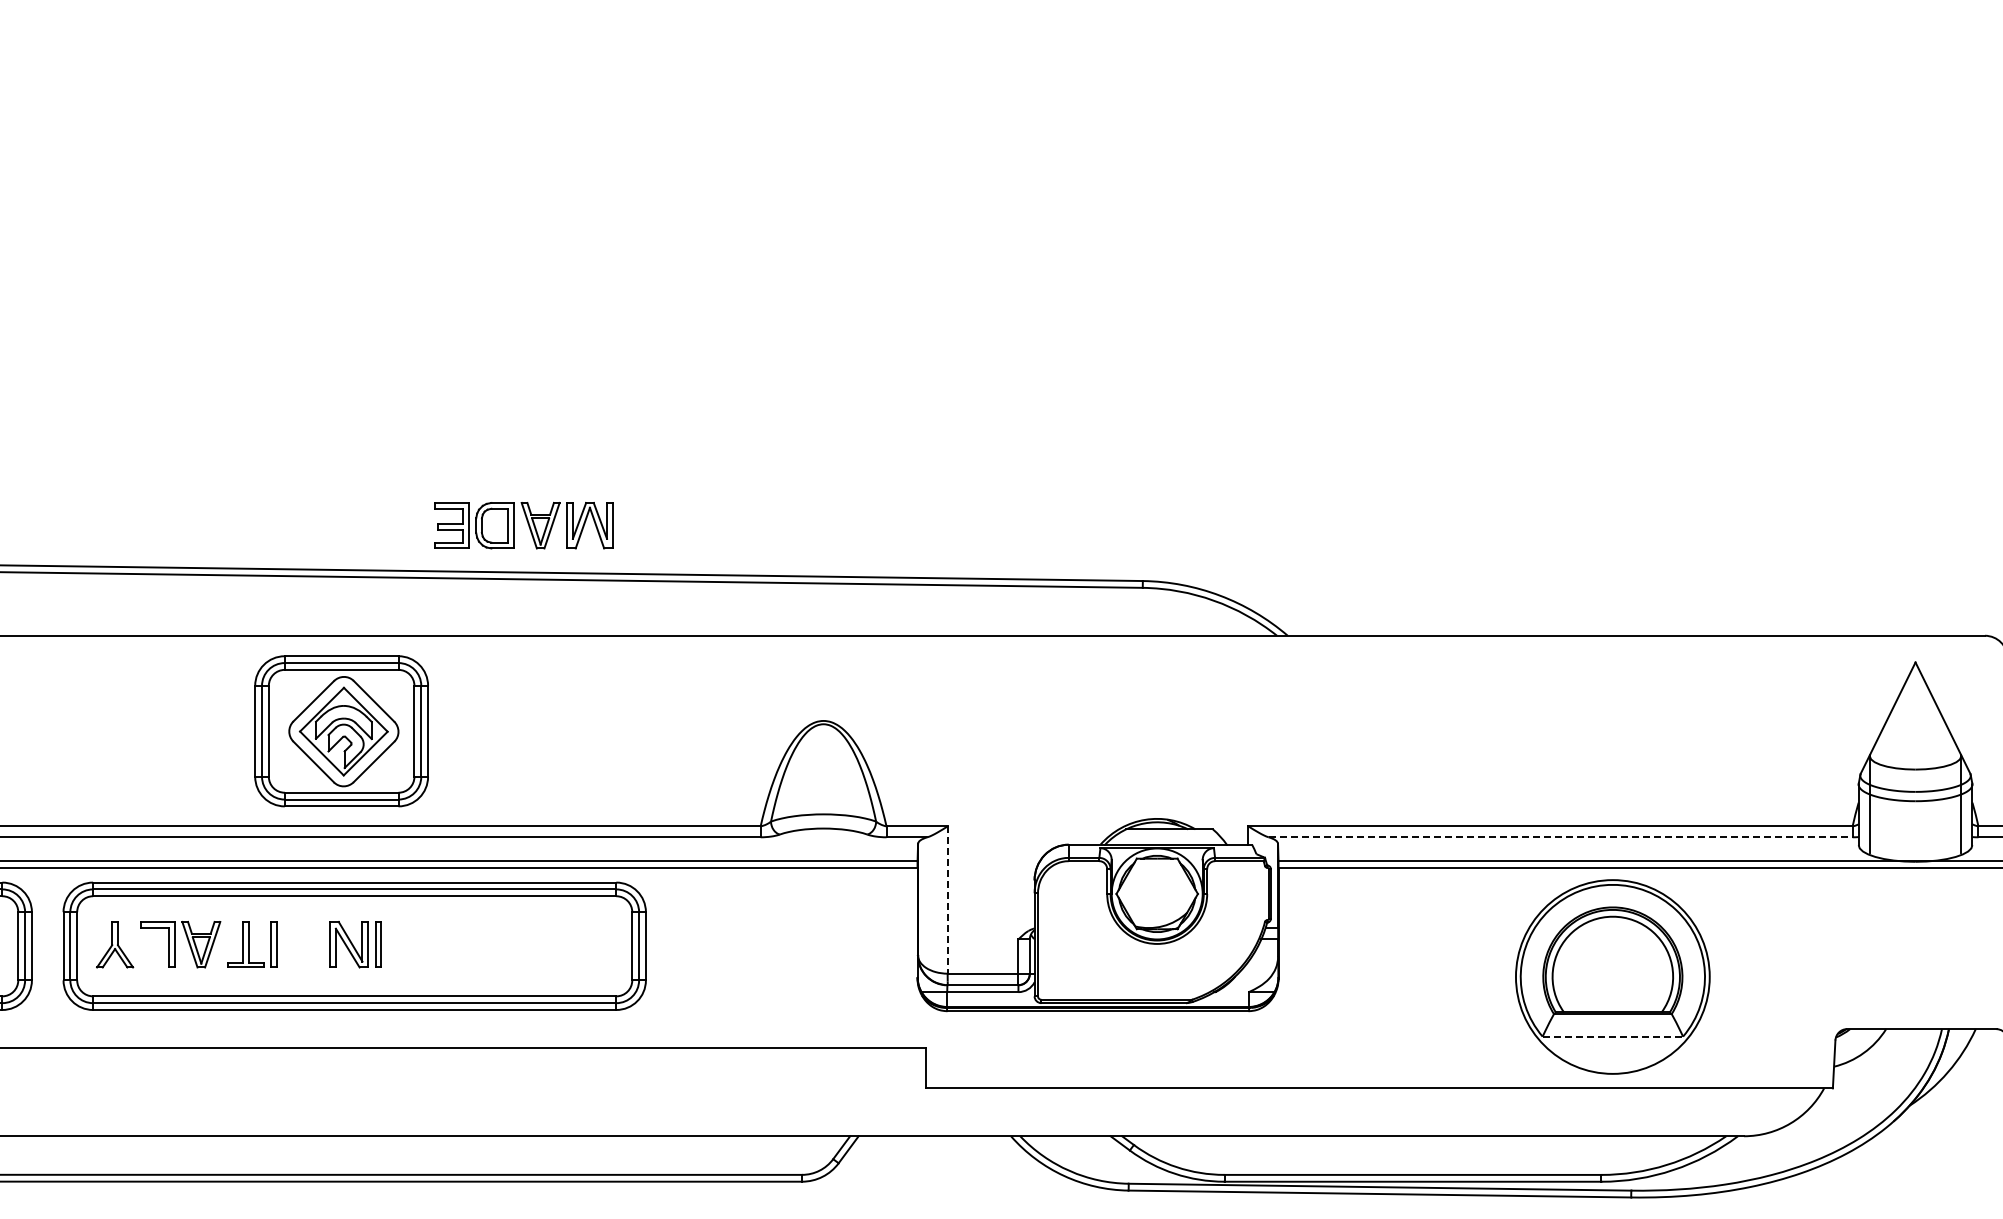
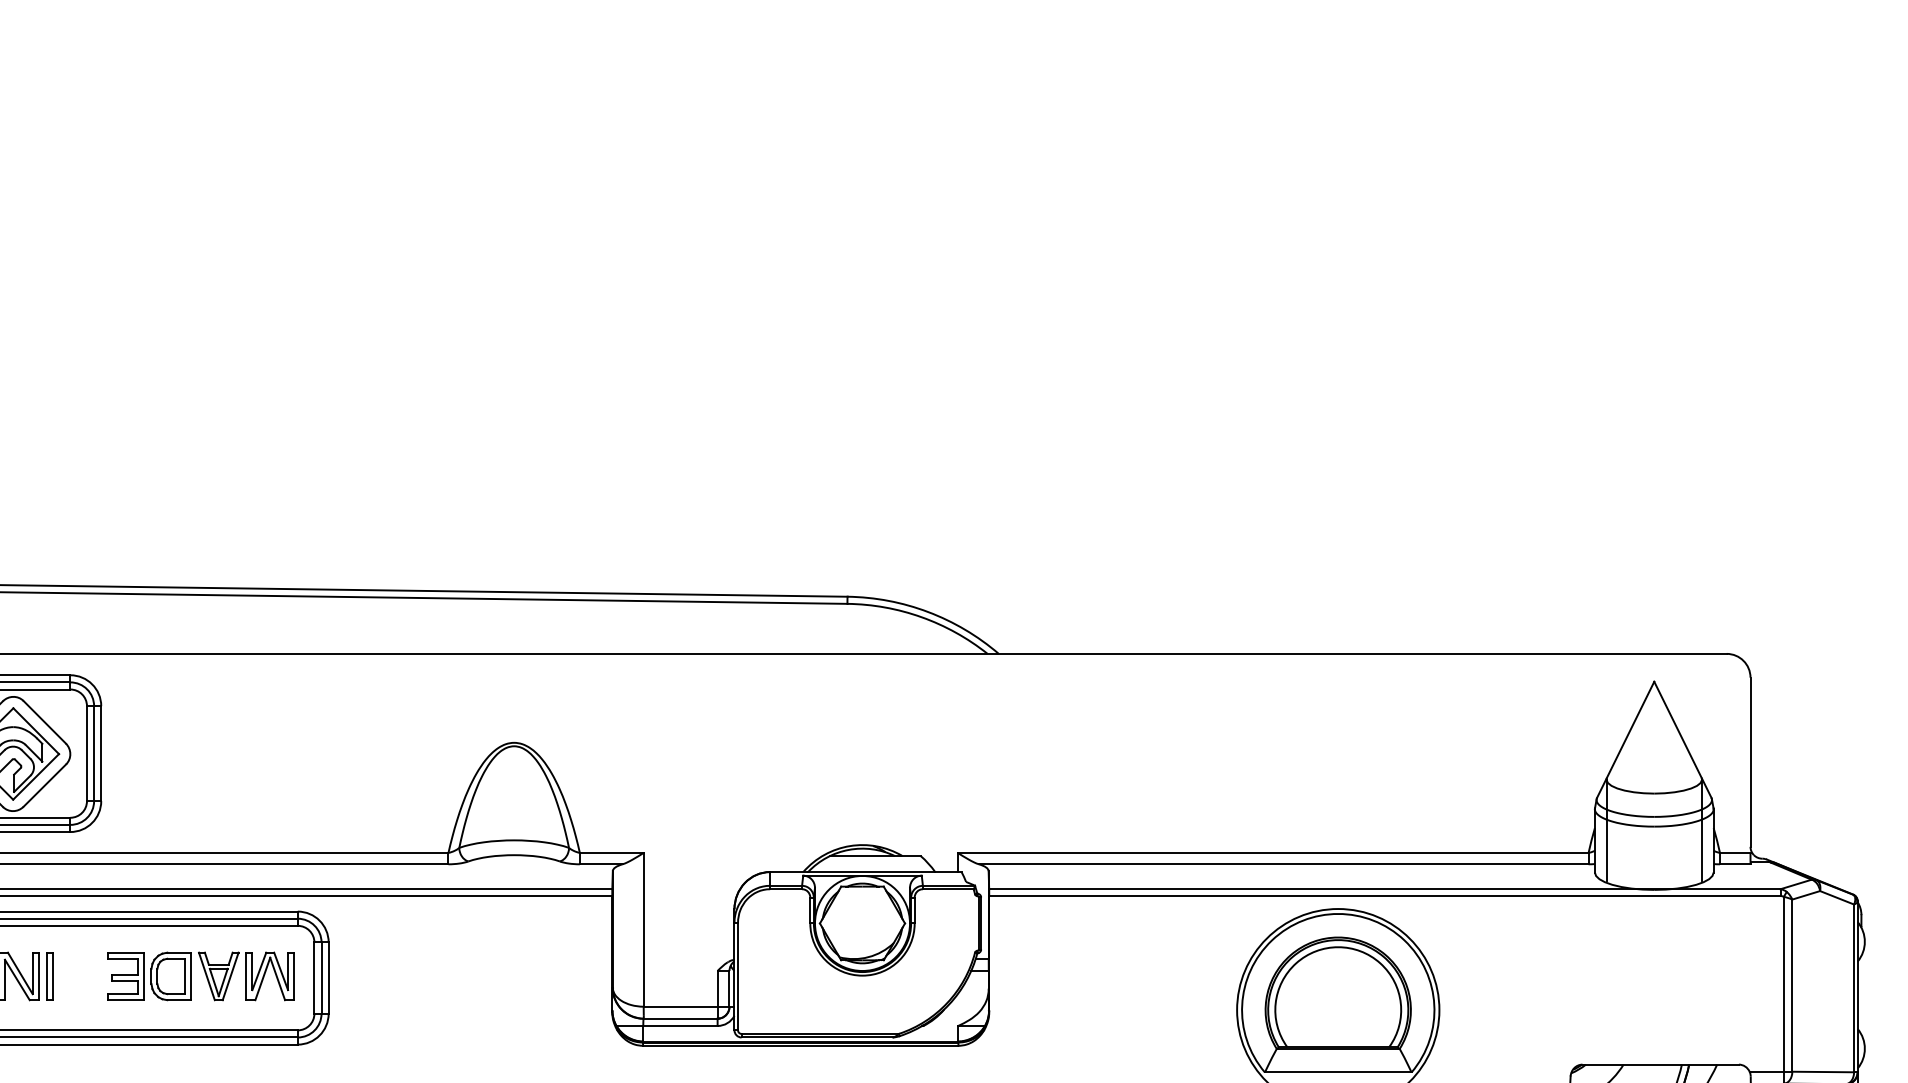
part: (523, 525) -> (200, 976), moved
line: (1560, 837) -> (1283, 864), dashed -> solid
line: (947, 900) -> (643, 930), dashed -> solid
line: (1613, 1036) -> (1338, 1072), dashed -> solid

